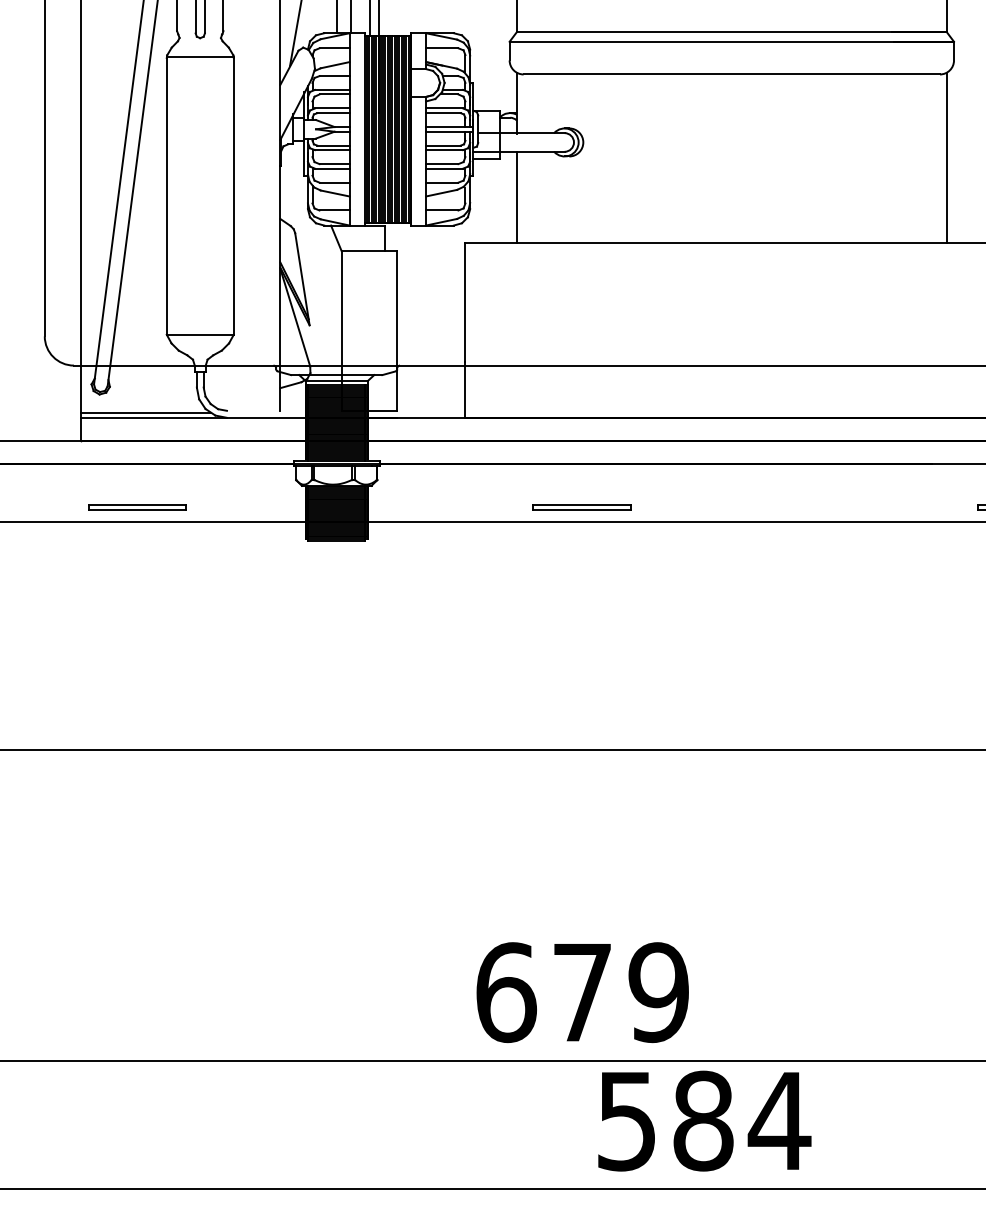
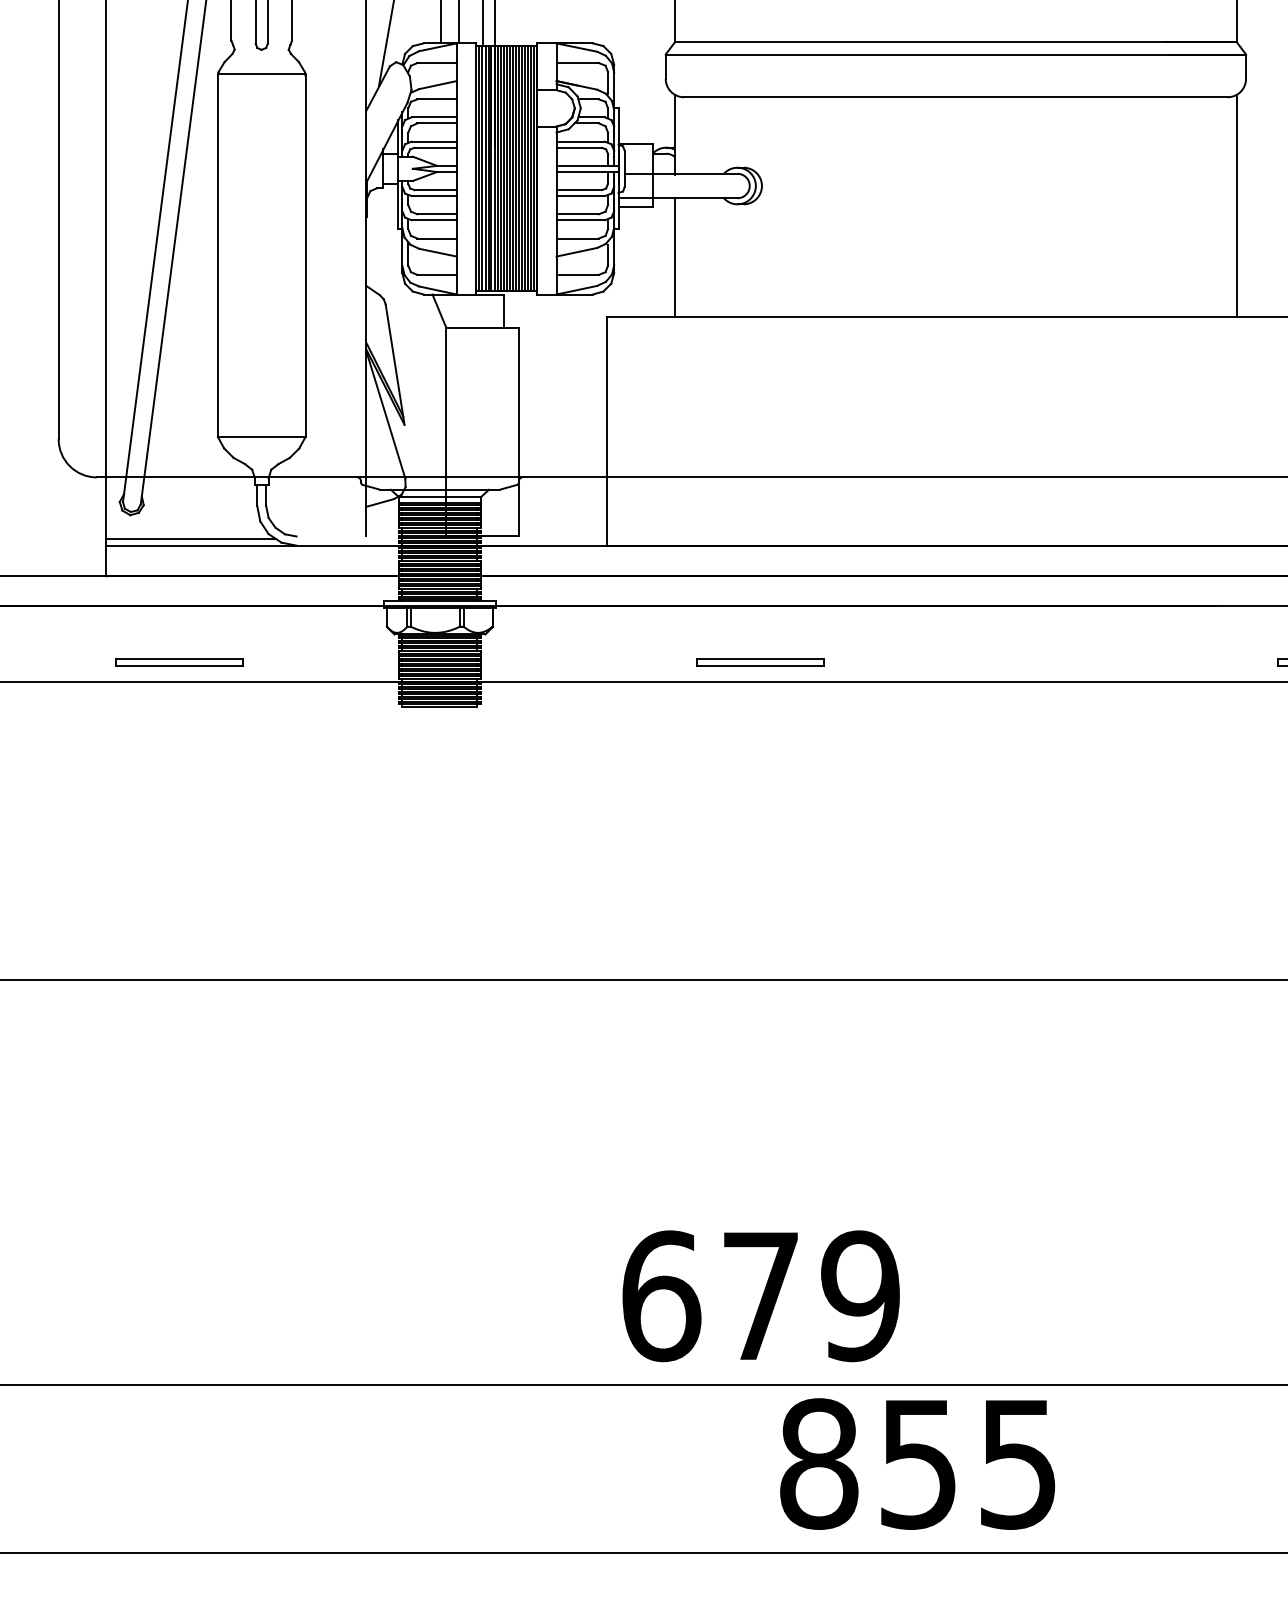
text: (704, 1120) -> (920, 1463), 584 -> 855

